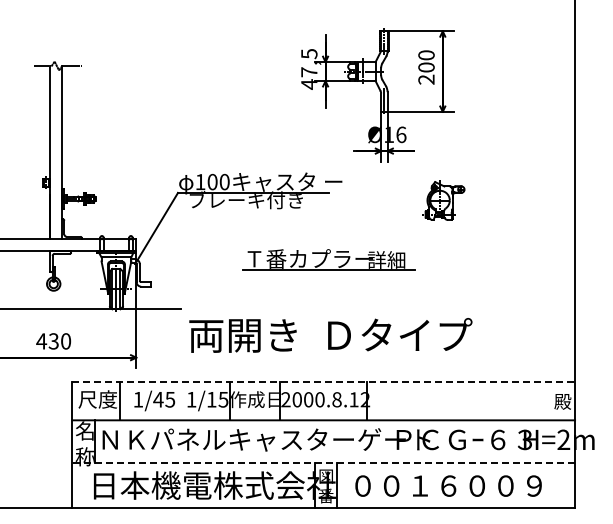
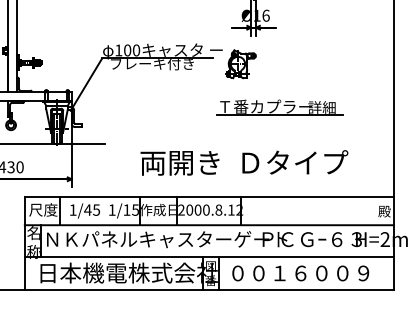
part: (443, 200) -> (240, 63), moved
part: (328, 259) -> (279, 107), moved
text: (330, 335) -> (244, 162), moved
line: (324, 381) -> (209, 196), dashed -> solid
line: (323, 463) -> (208, 256), dashed -> solid

